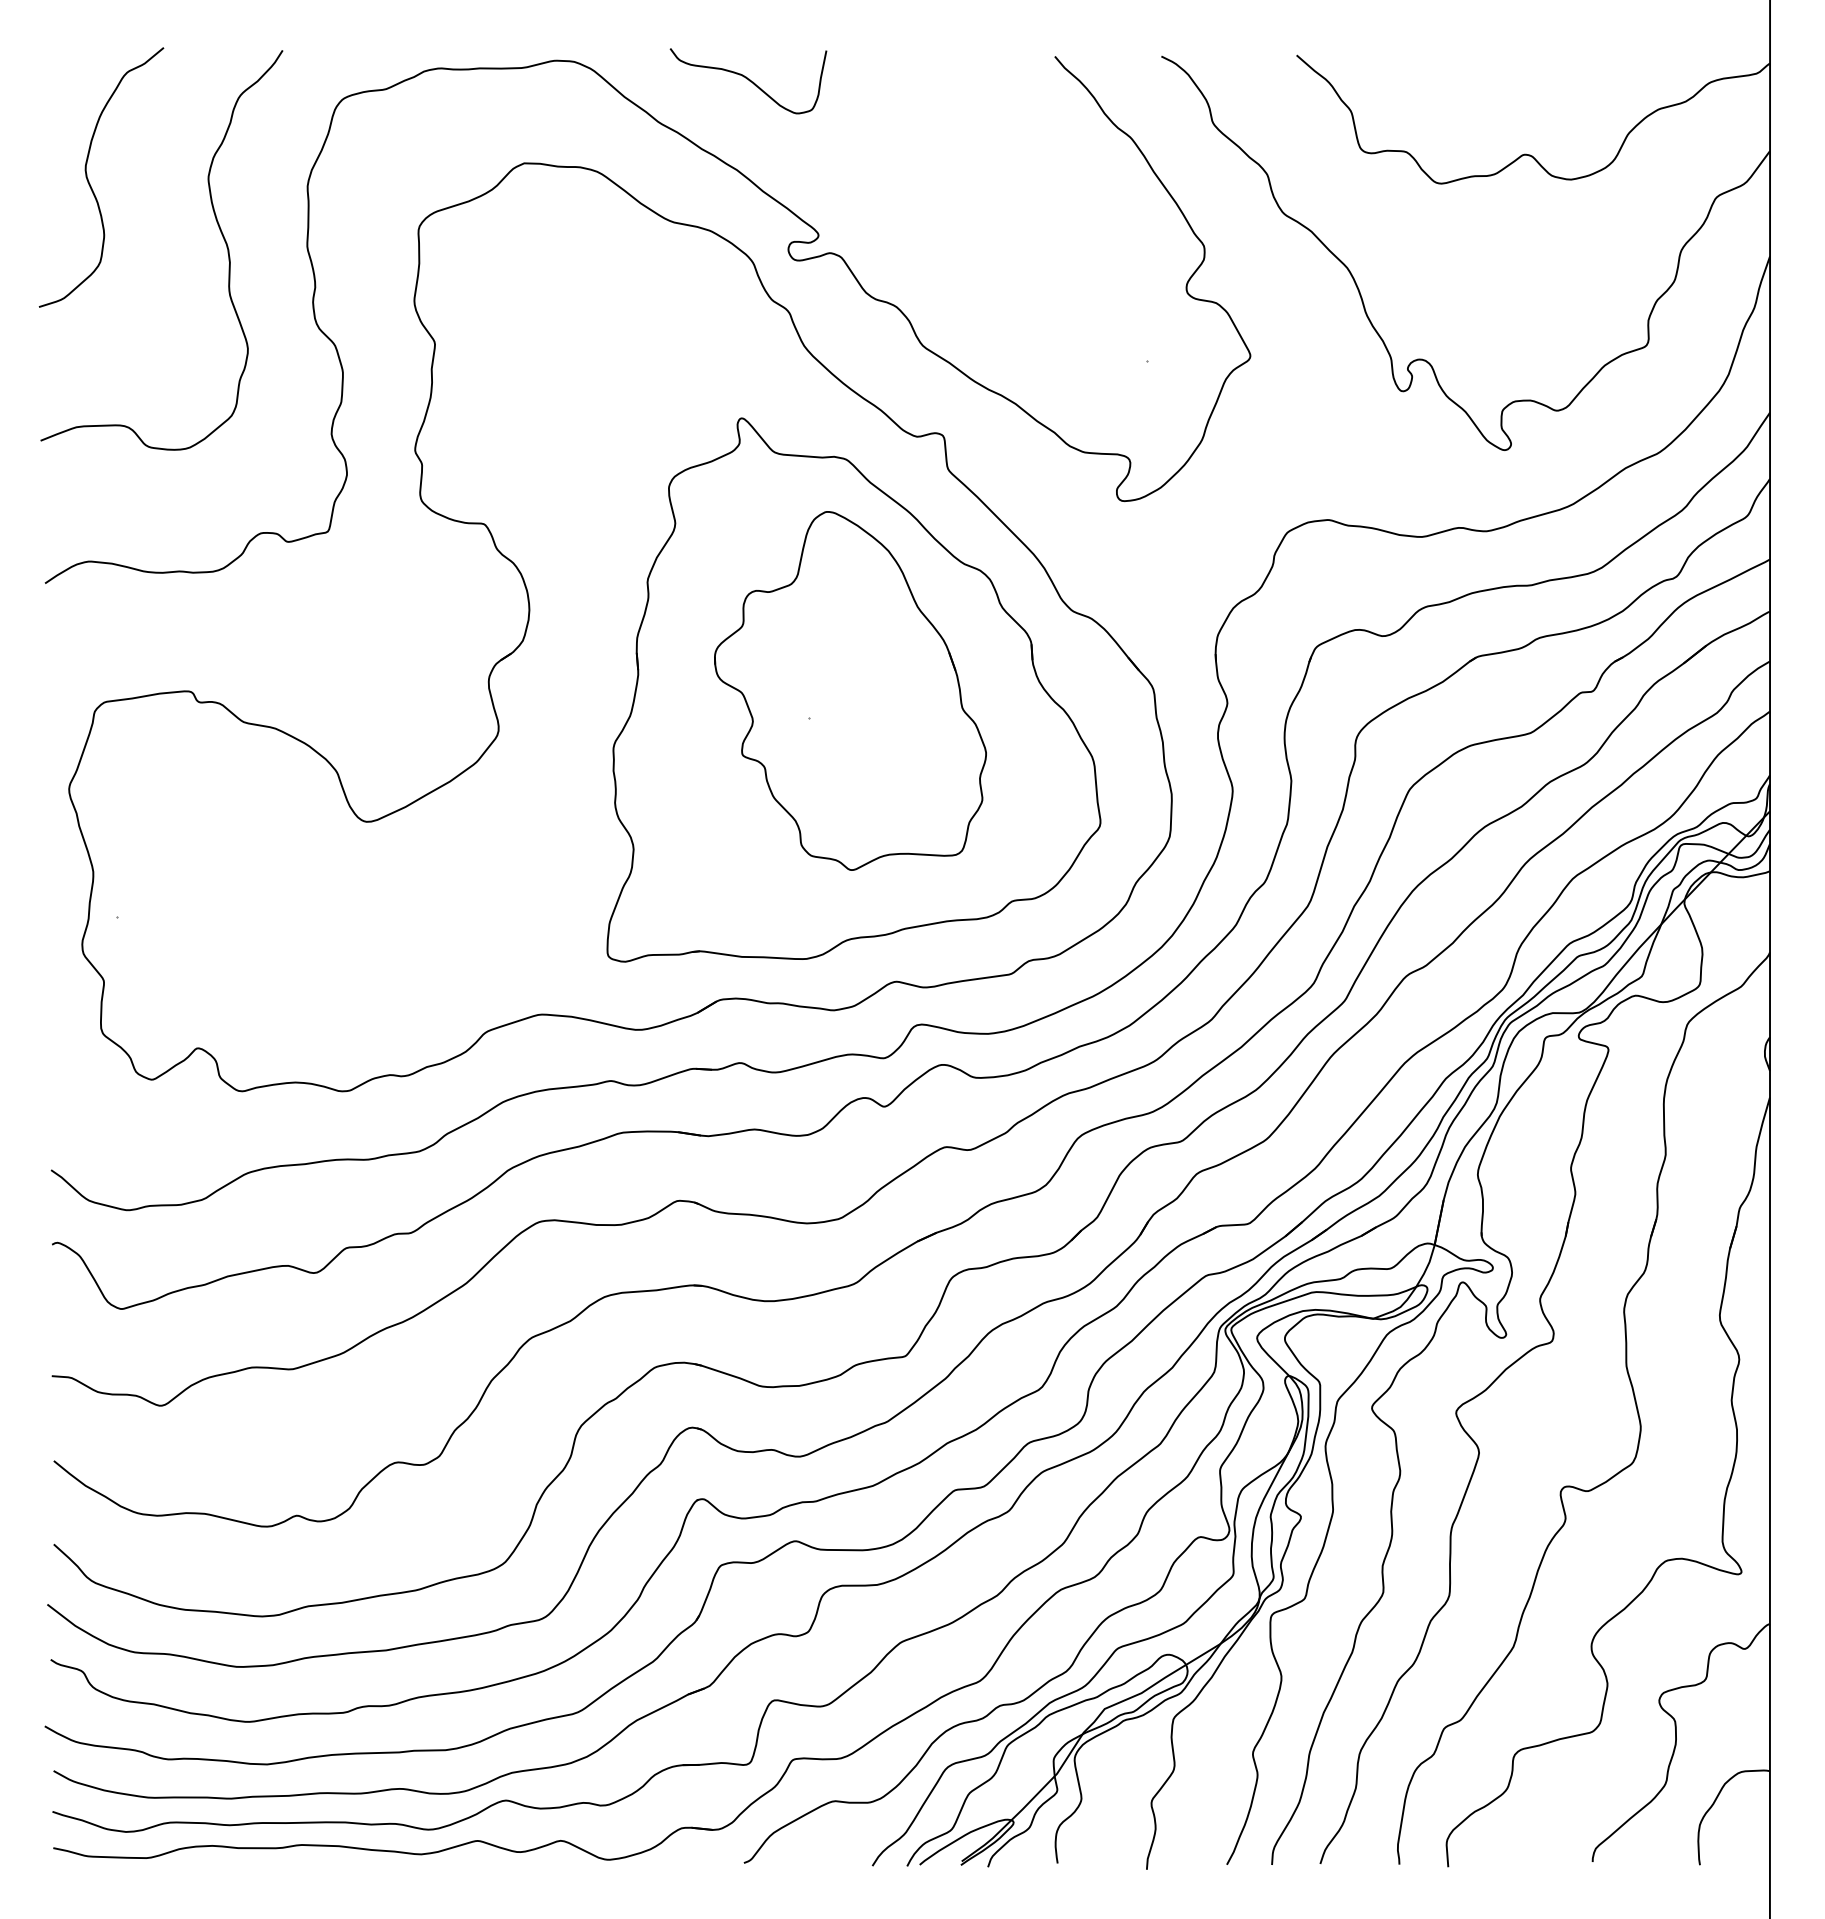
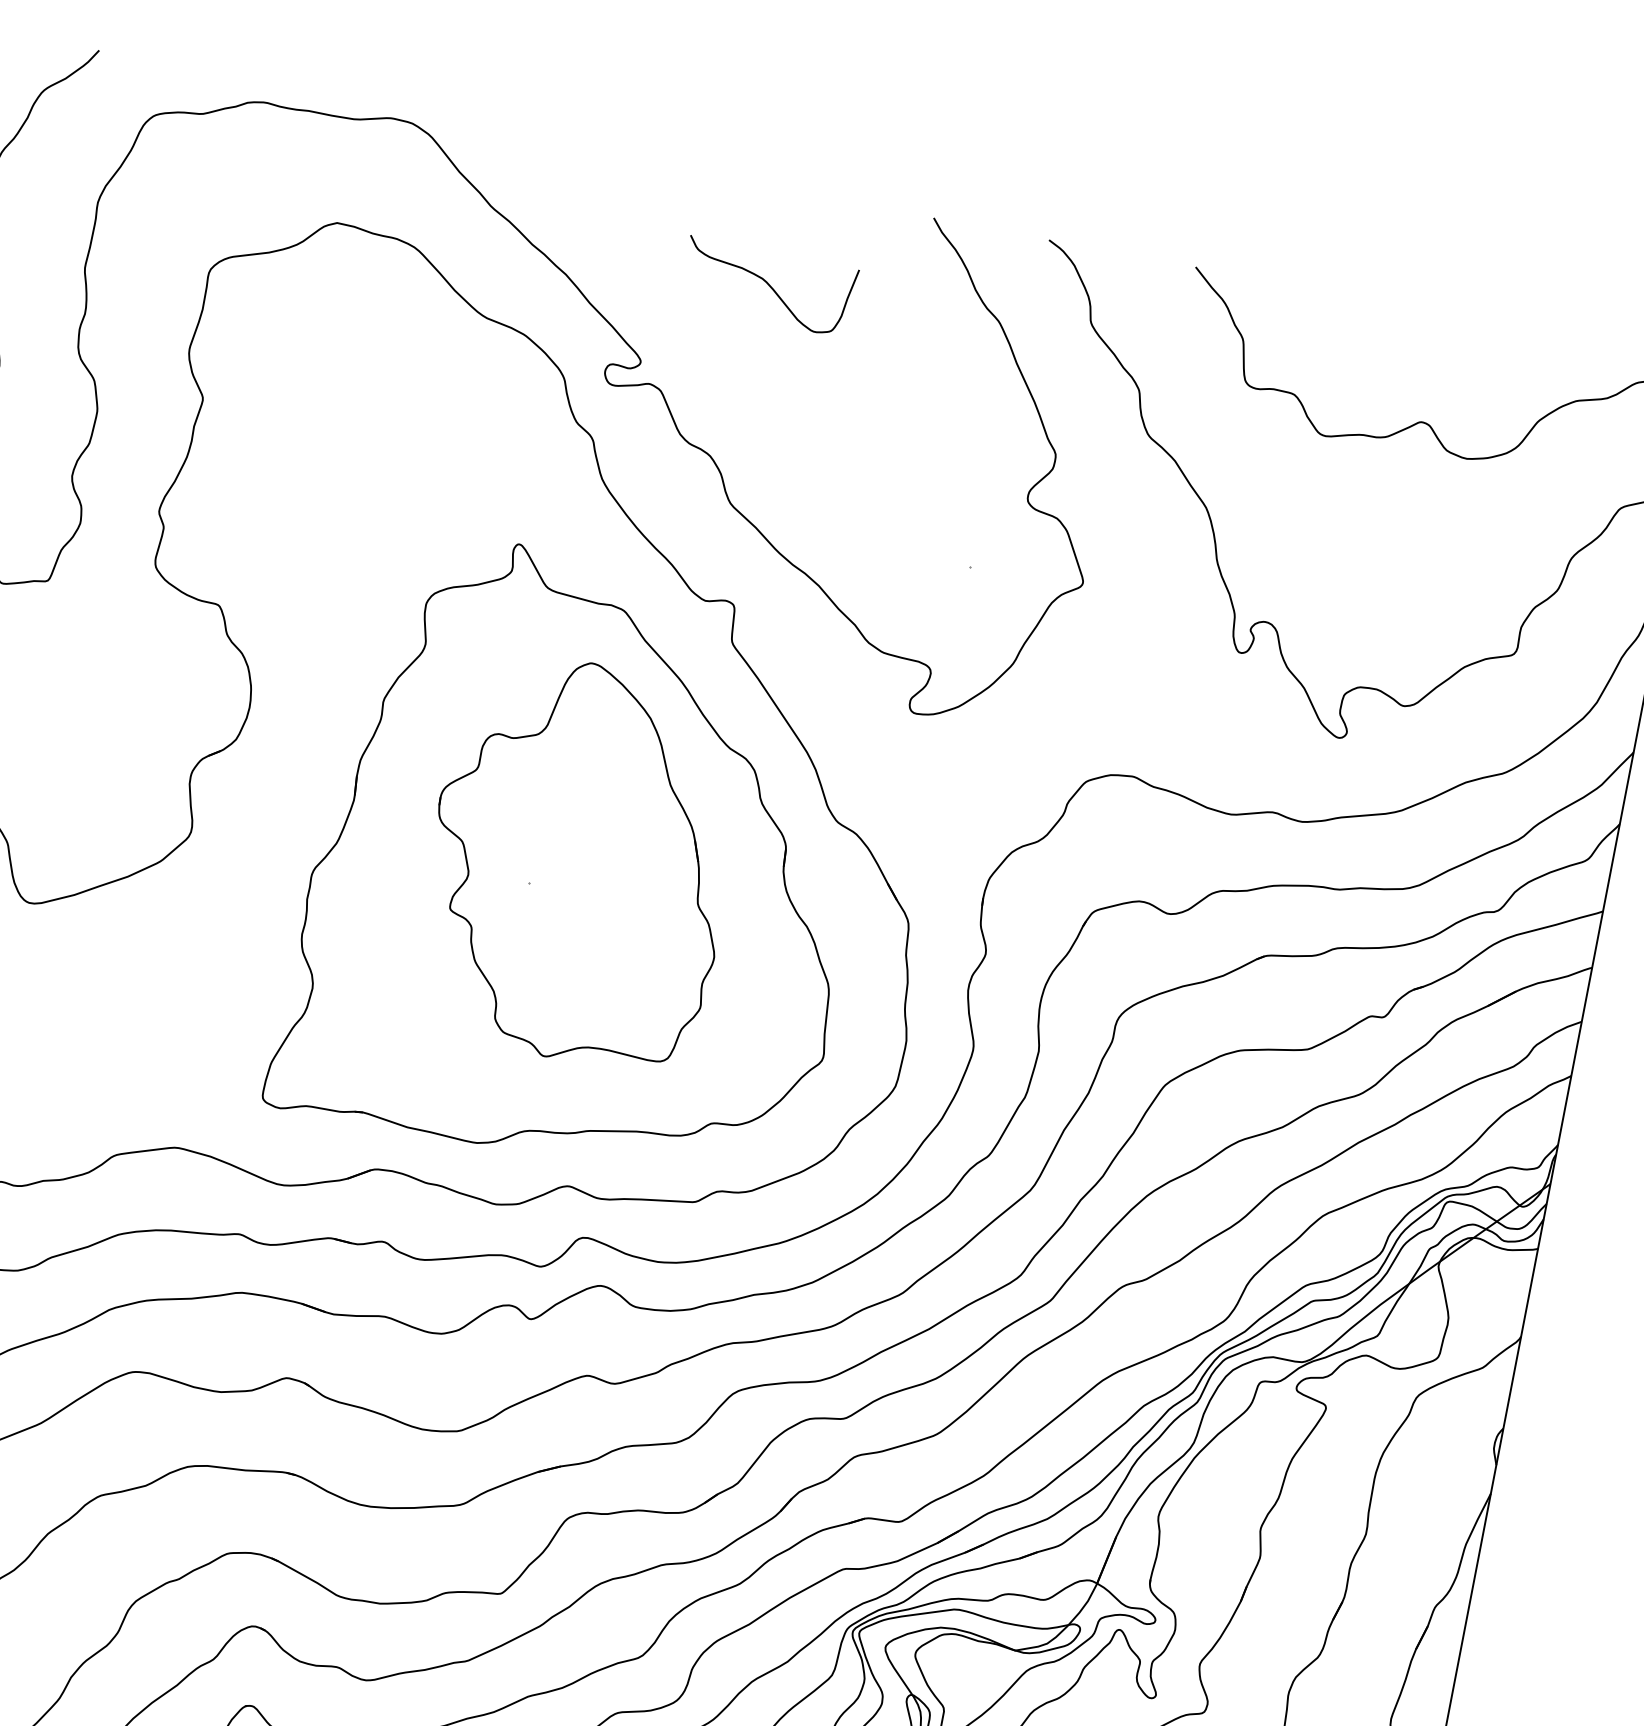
curve: (748, 80) -> (768, 286), moved

